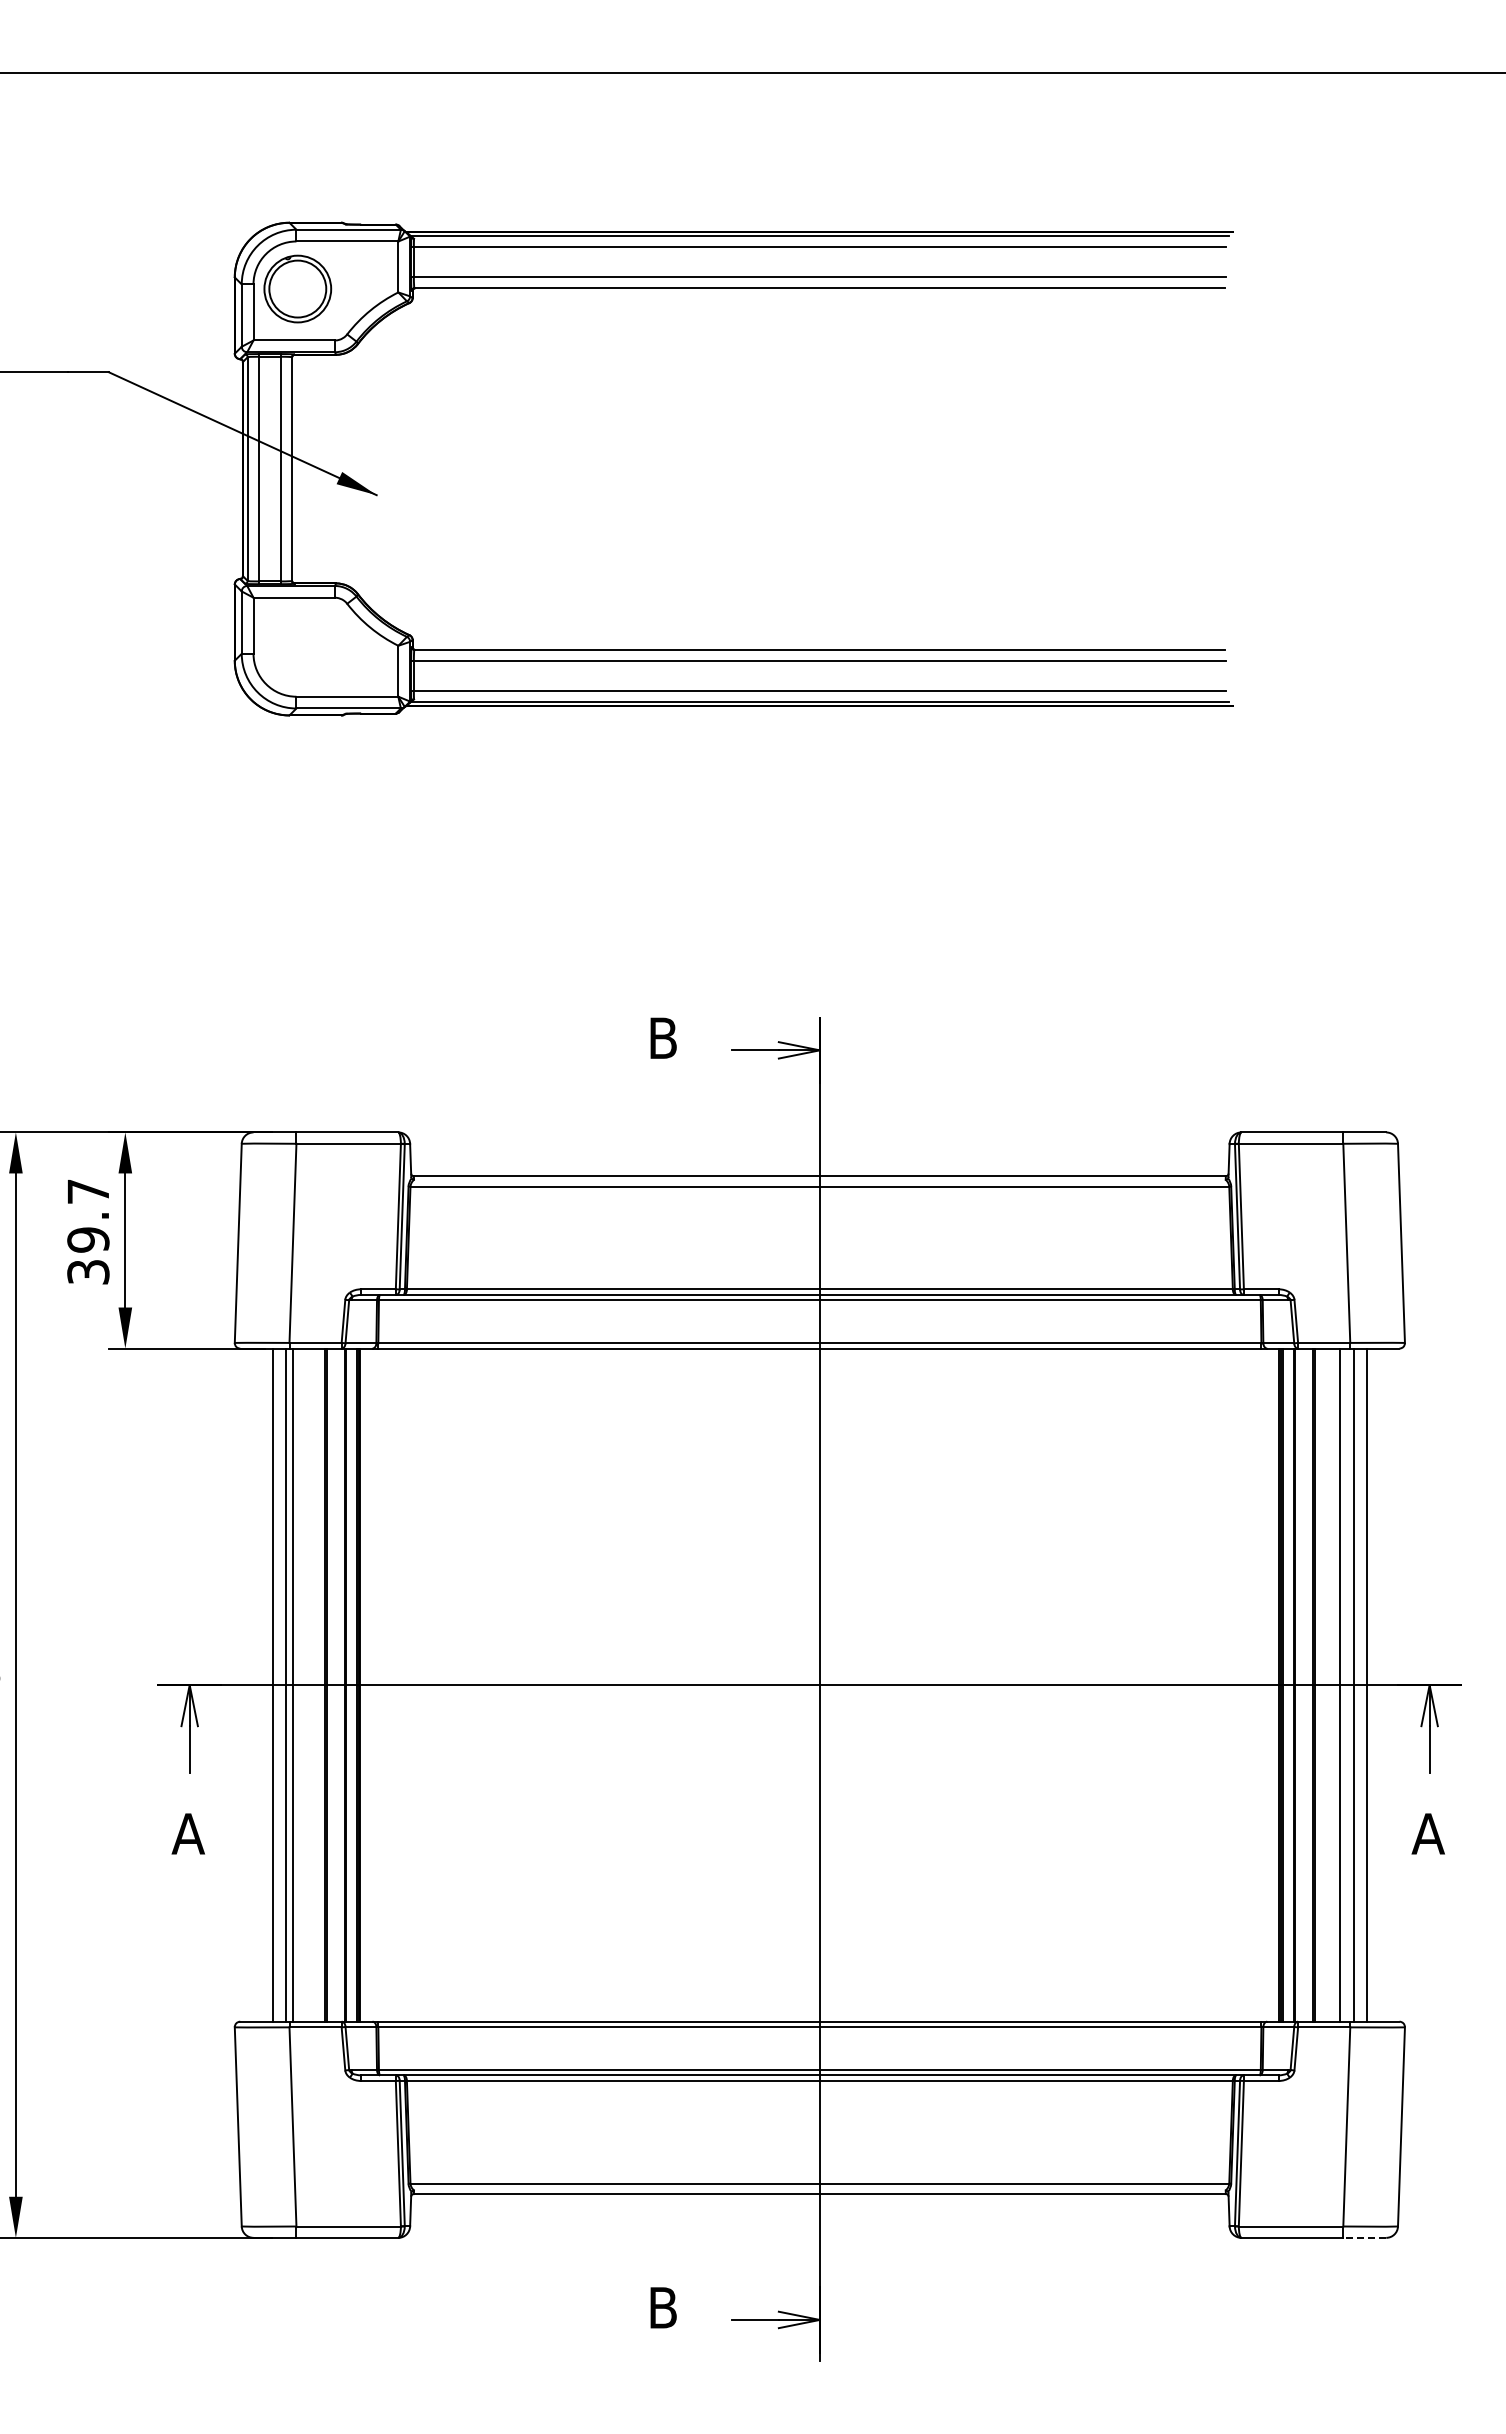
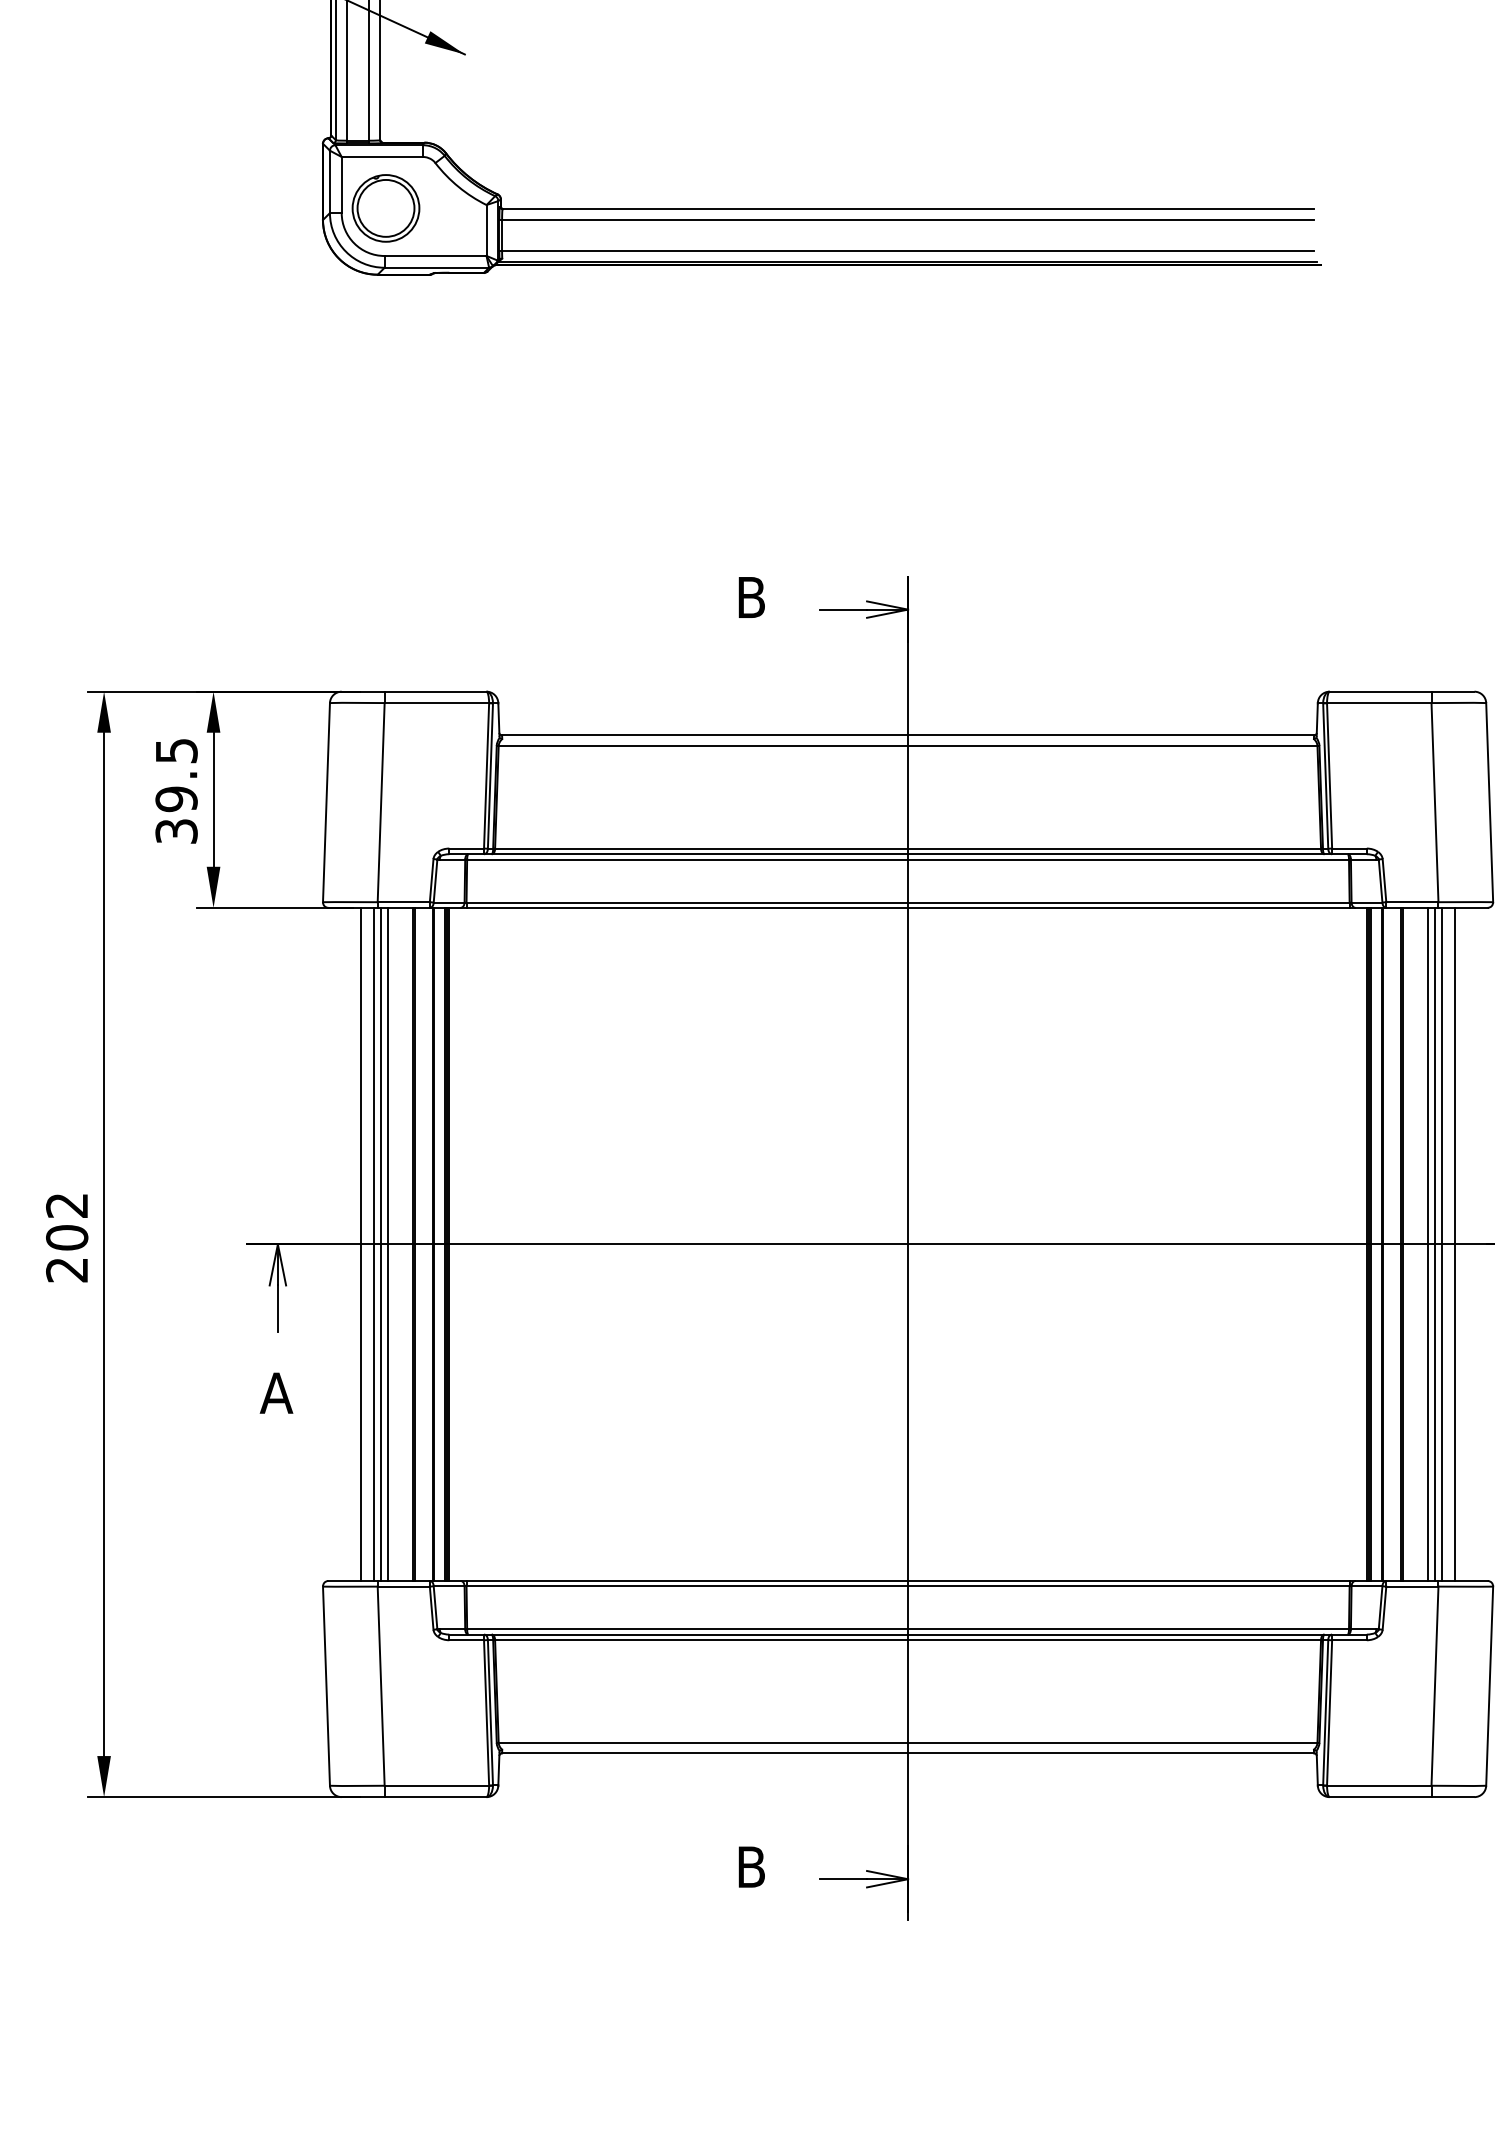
part: (297, 648) -> (385, 207), added
text: (88, 1191) -> (176, 750), 39.7 -> 39.5
line: (299, 1684) -> (387, 1243), added
line: (1346, 1684) -> (1434, 1243), added
line: (1364, 2237) -> (1452, 1796), dashed -> solid

